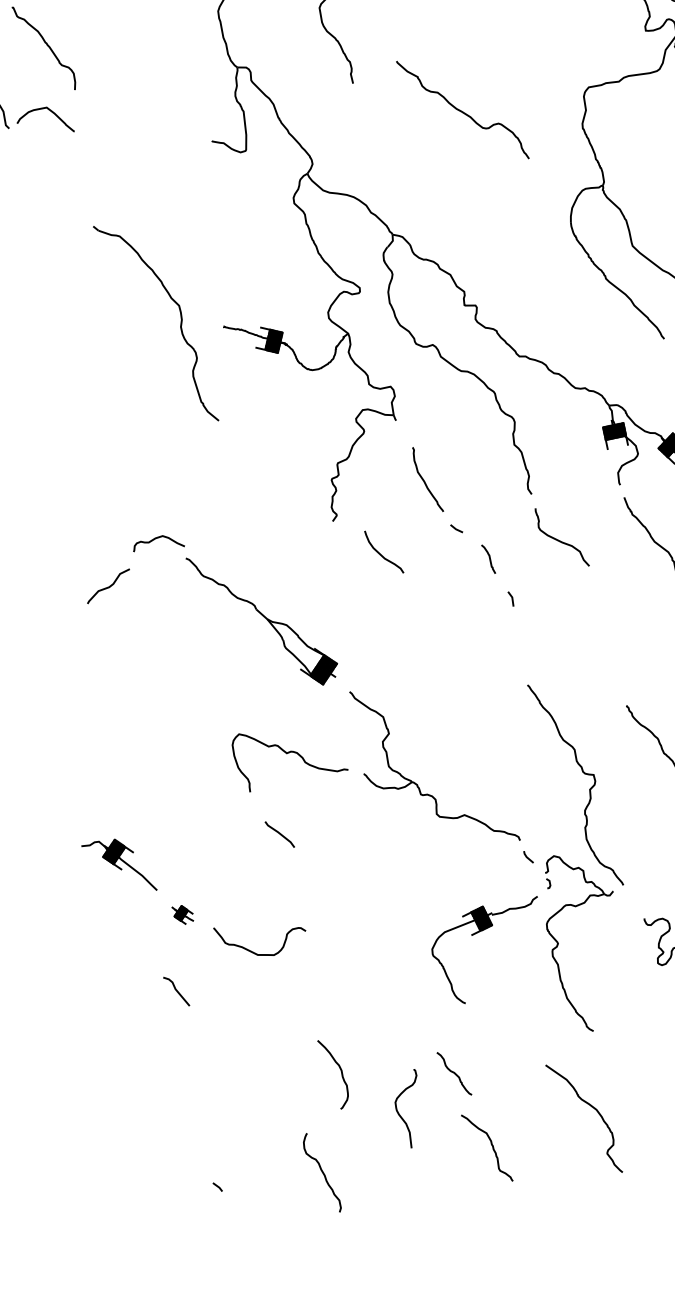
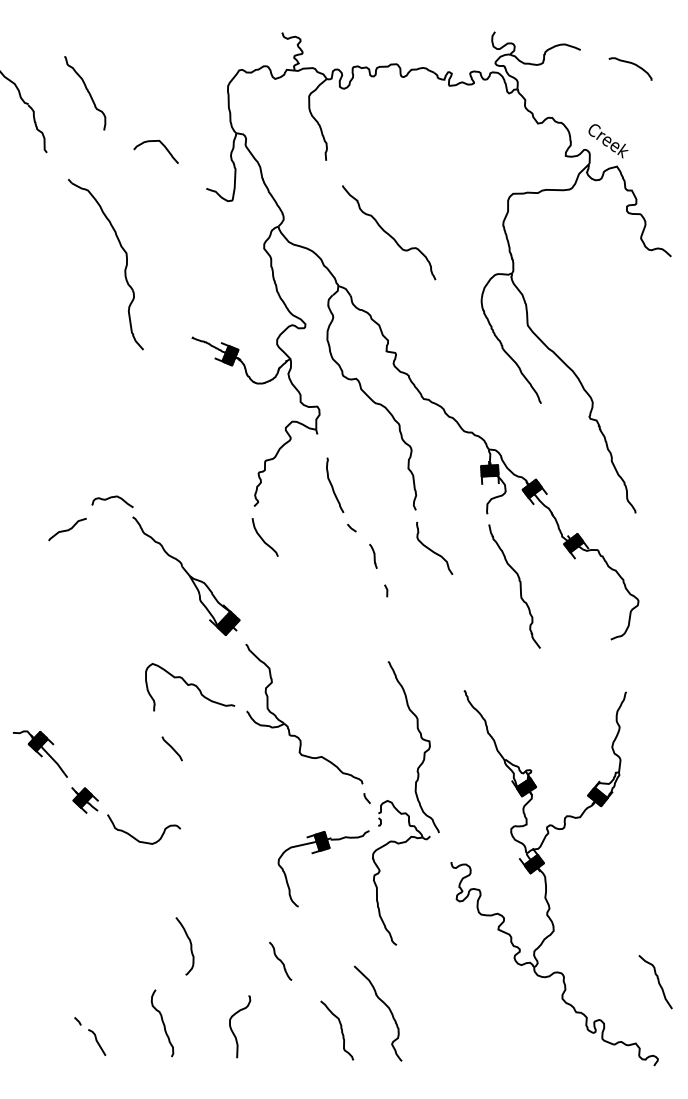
curve: (463, 110) -> (389, 233), moved
curve: (49, 111) -> (161, 144), moved
part: (179, 324) -> (124, 268), moved
curve: (380, 552) -> (262, 537), moved
part: (182, 915) -> (84, 800), size x1.67
line: (177, 991) -> (97, 1042), moved
curve: (400, 1114) -> (232, 1029), moved
curve: (490, 1146) -> (340, 1029), moved

